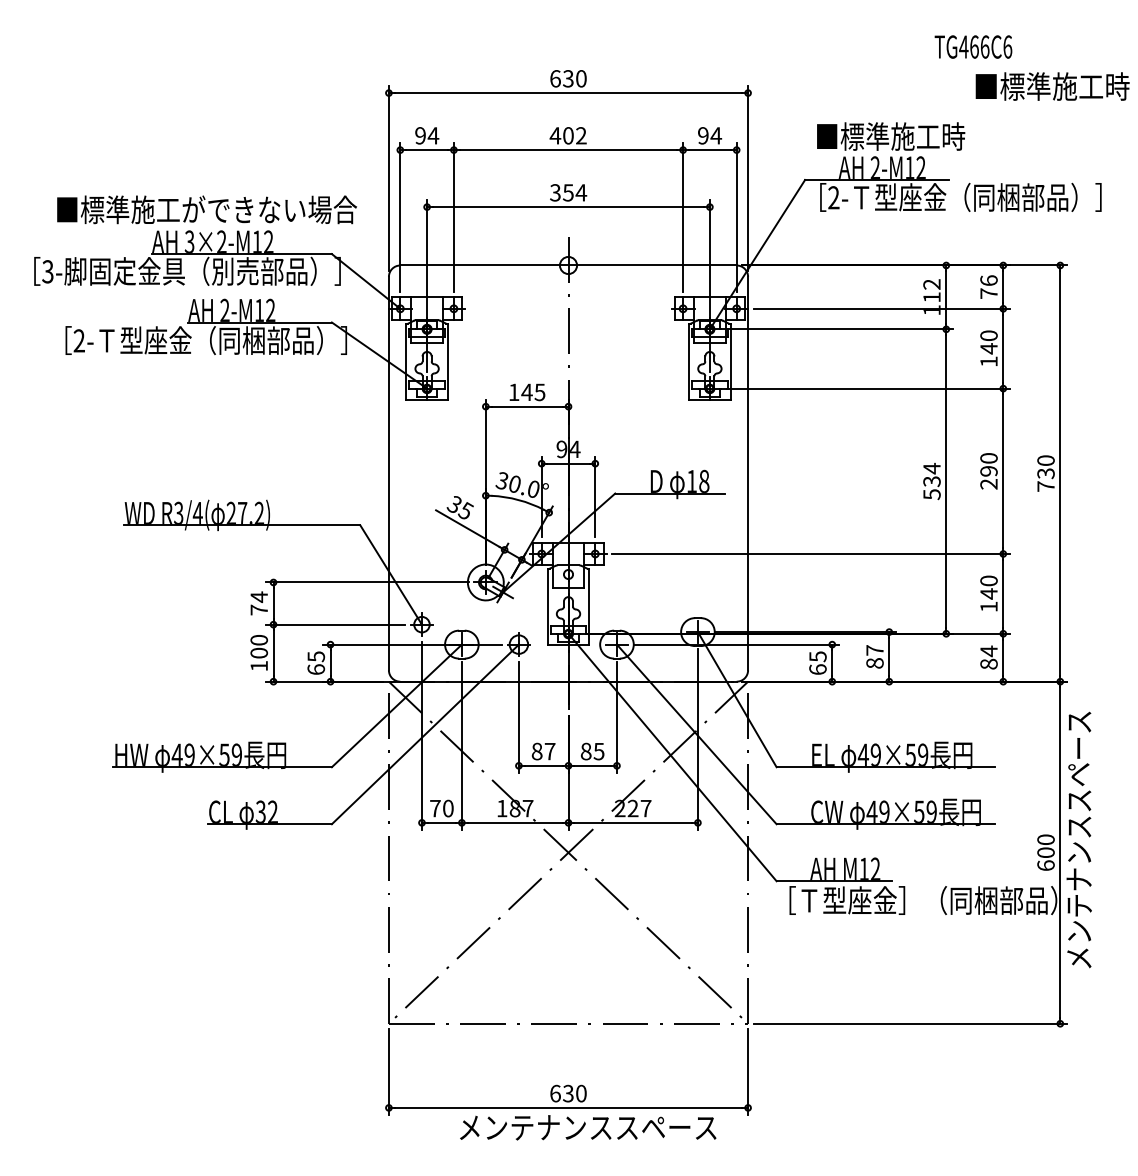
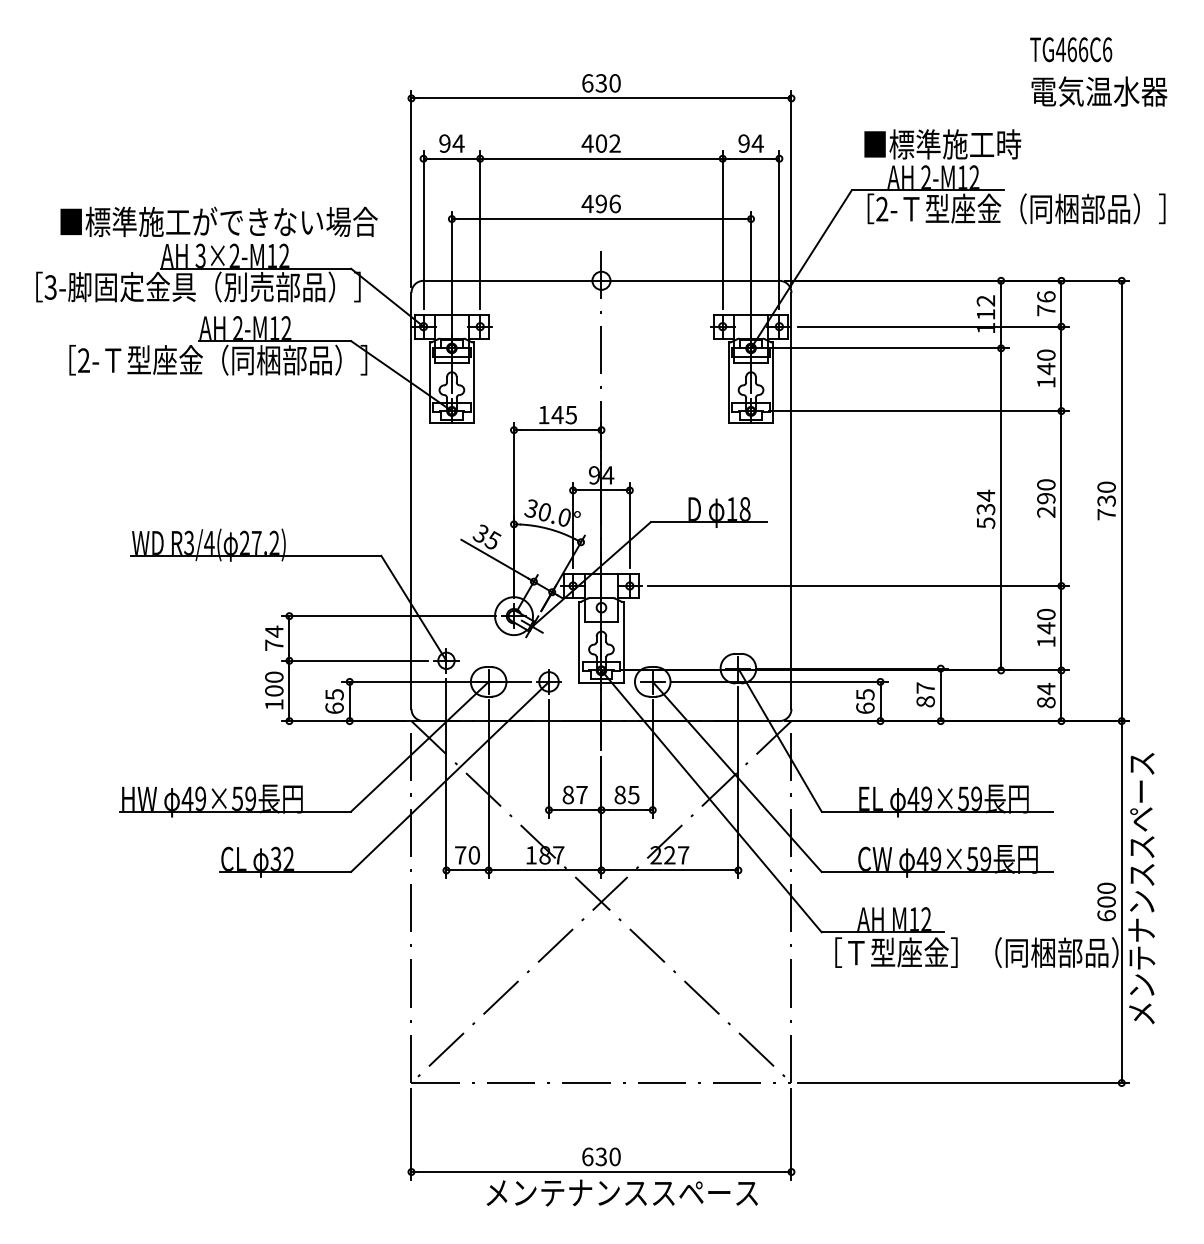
text: (973, 46) -> (1071, 49), moved
text: (1052, 86) -> (1113, 91), ■標準施工時 -> 電気温水器
text: (568, 192) -> (601, 203), 354 -> 496

